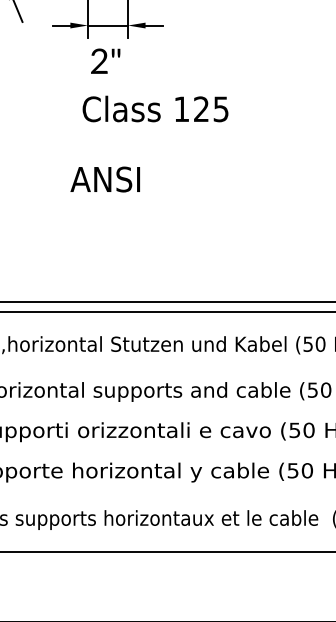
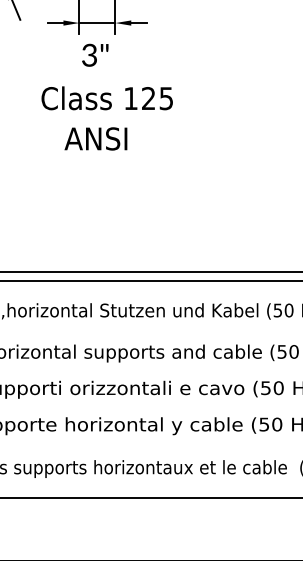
text: (99, 62) -> (89, 56), 2" -> 3"
text: (154, 109) -> (106, 98), moved
text: (104, 179) -> (95, 138), moved

